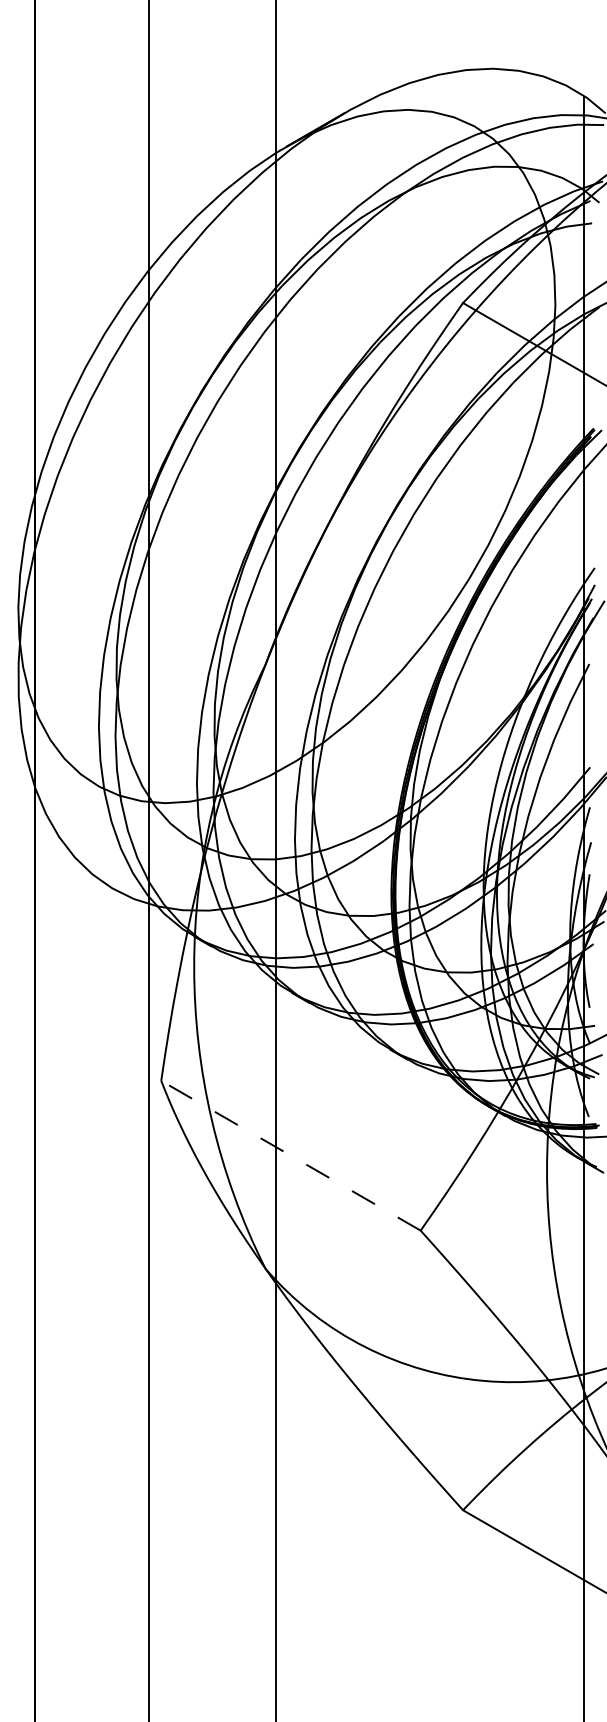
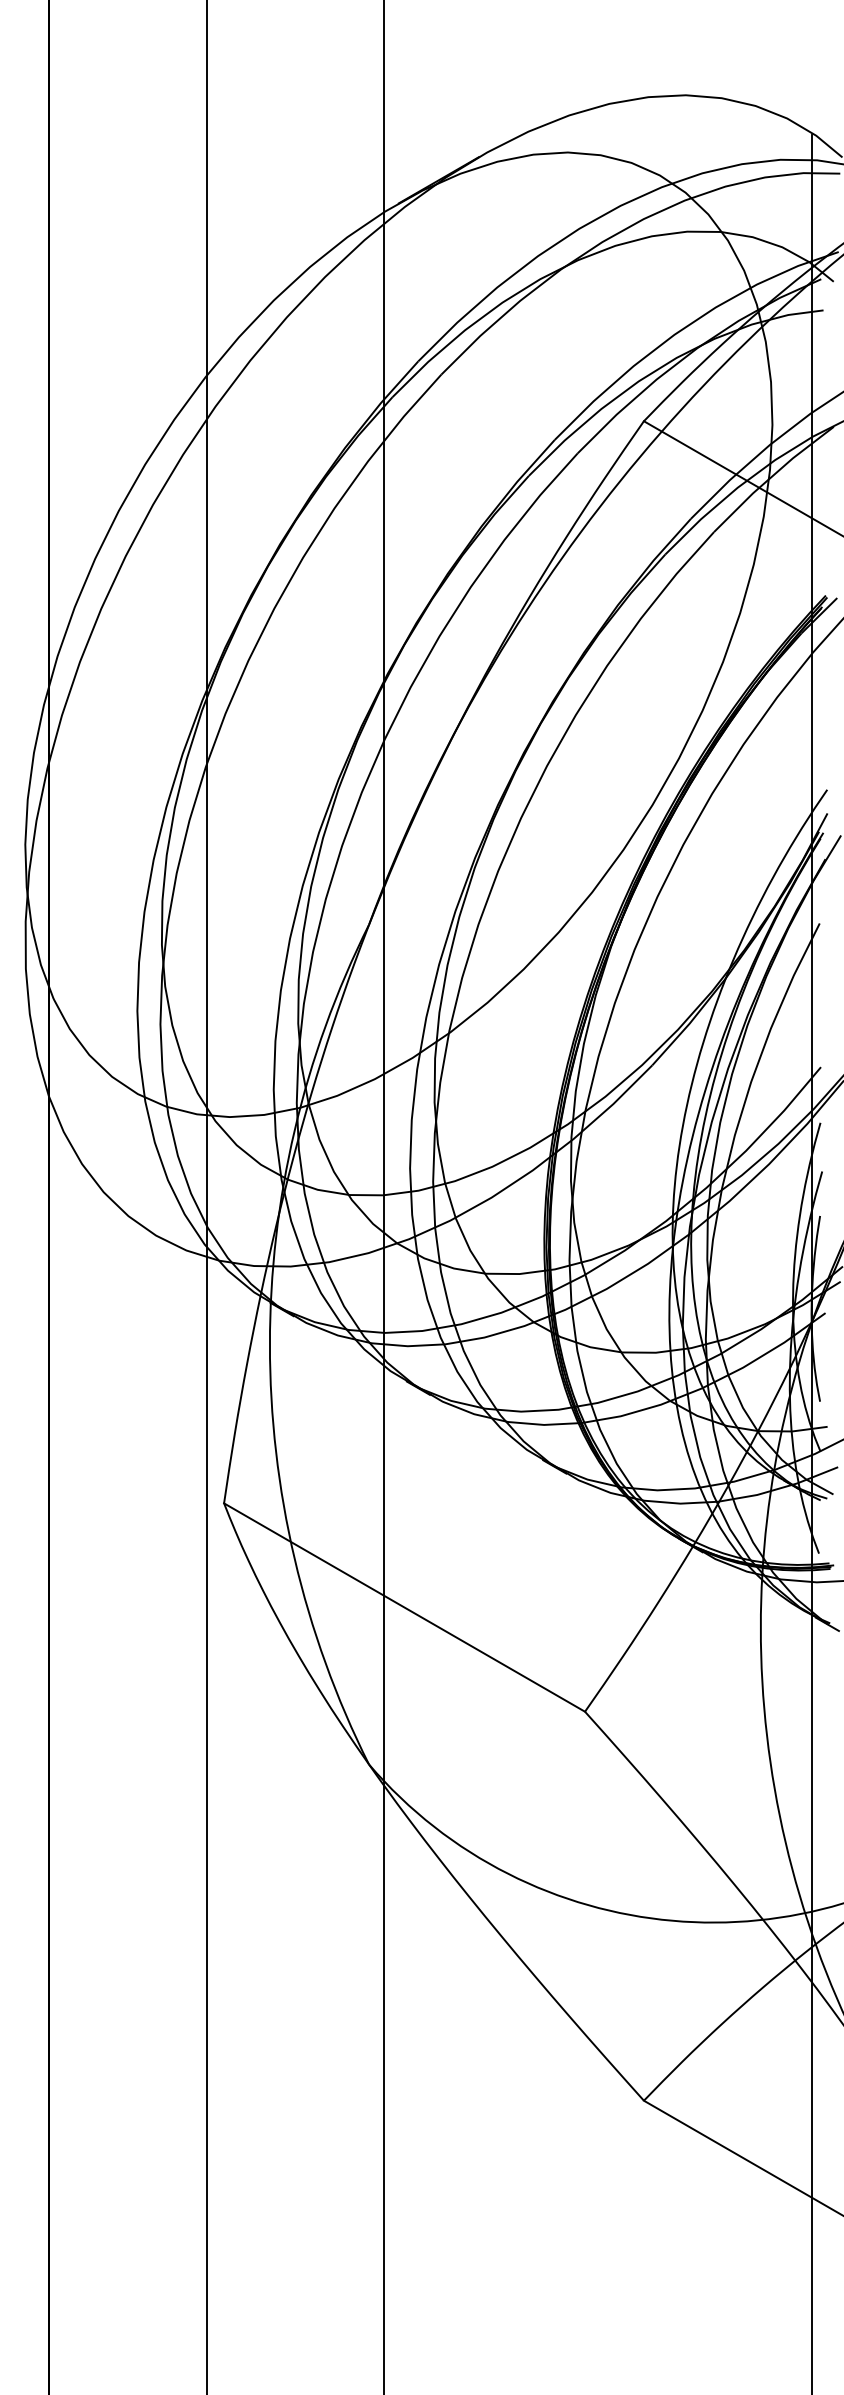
line: (290, 1155) -> (404, 1607), dashed -> solid

